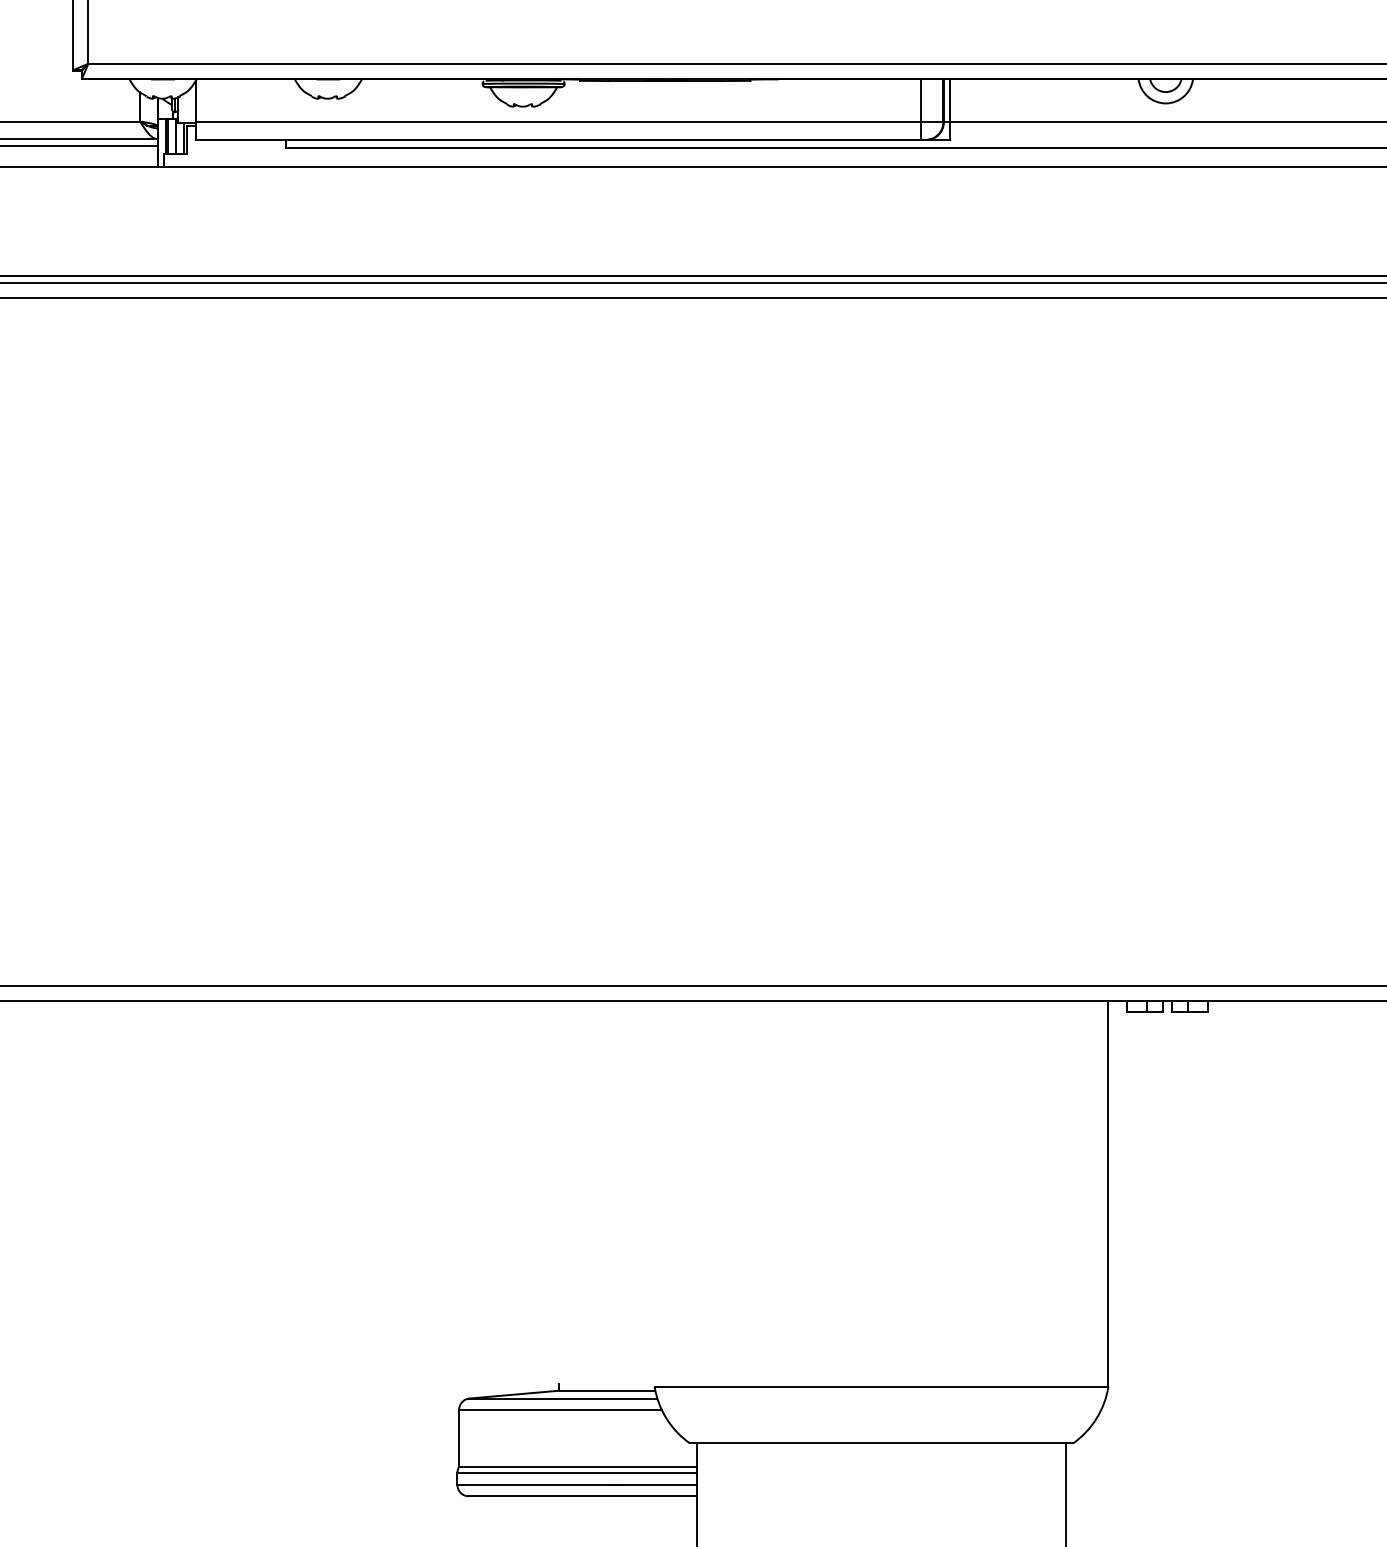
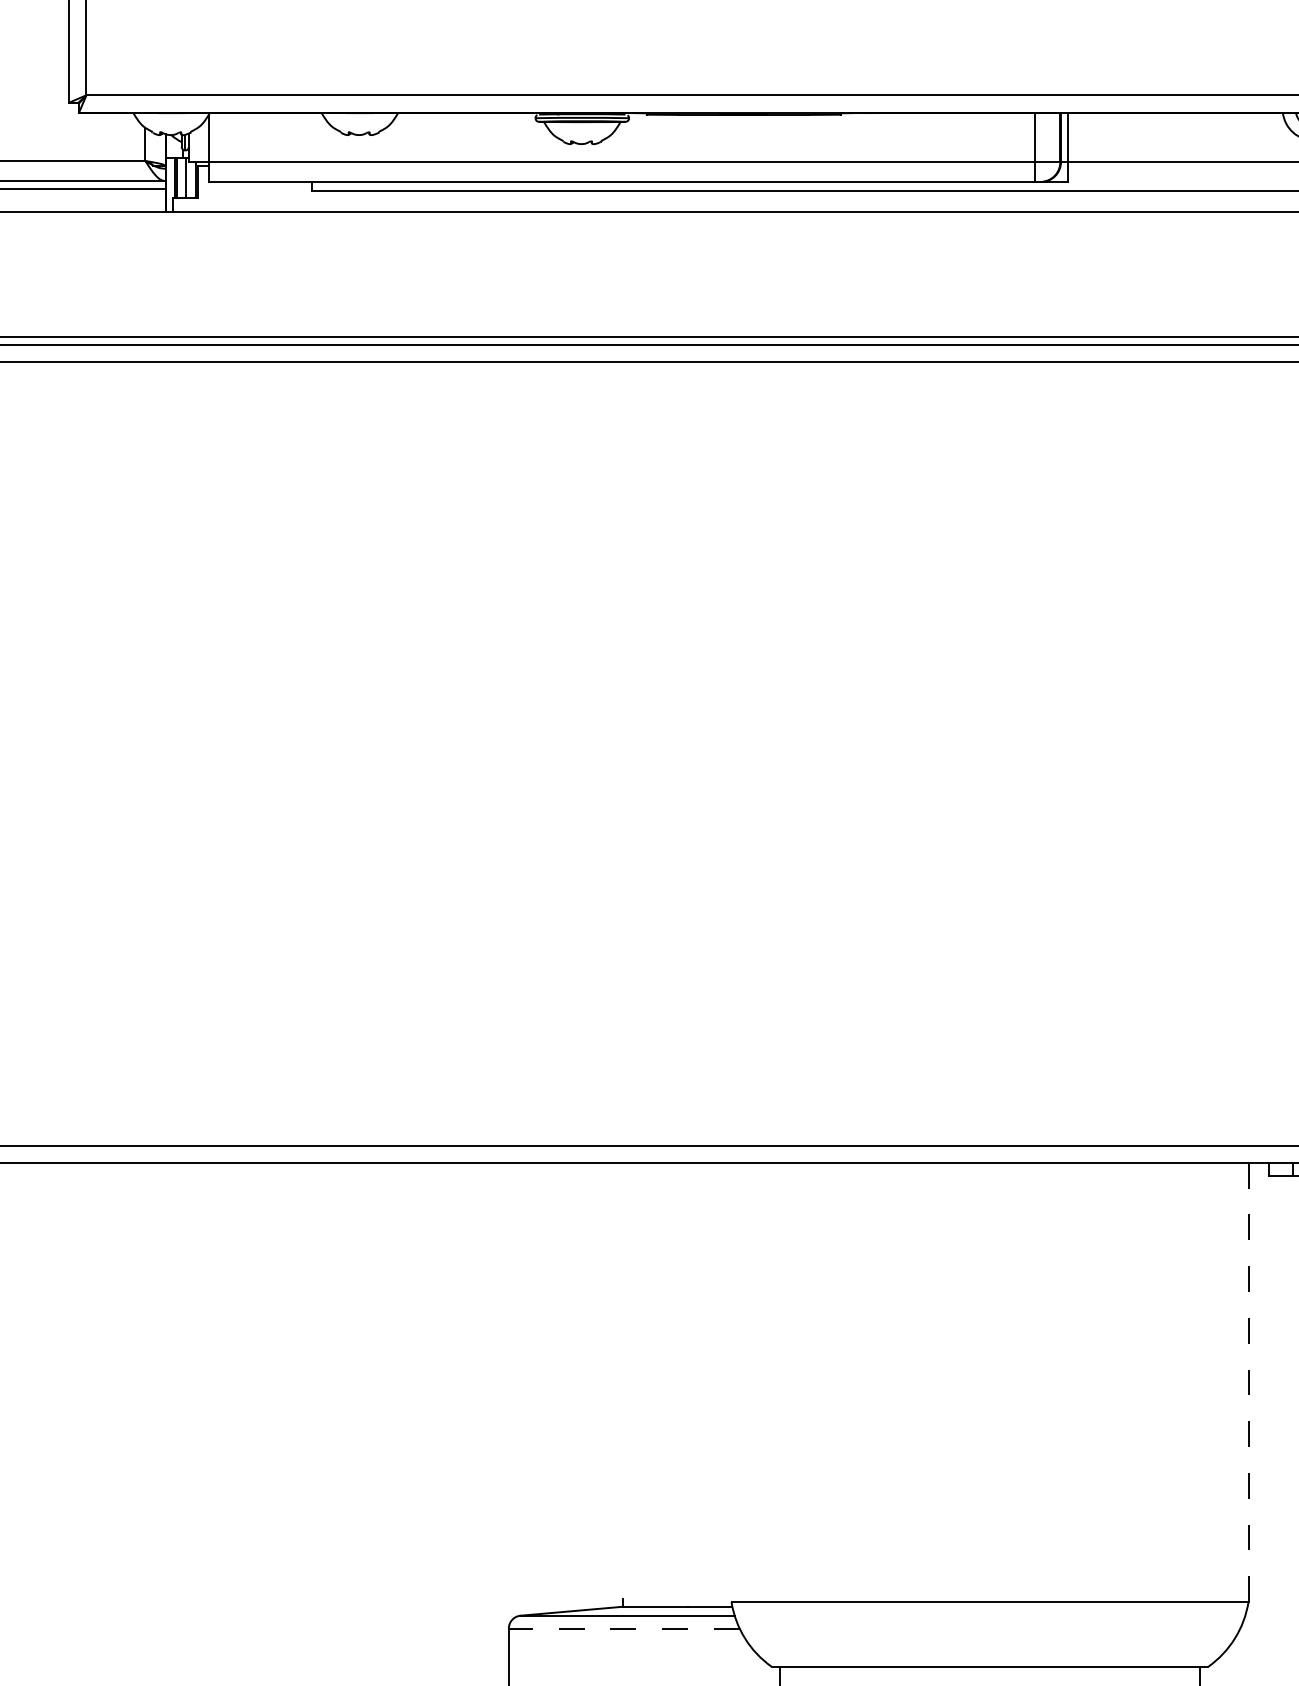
line: (1108, 1193) -> (1248, 1382), solid -> dashed
line: (559, 1409) -> (623, 1628), solid -> dashed

